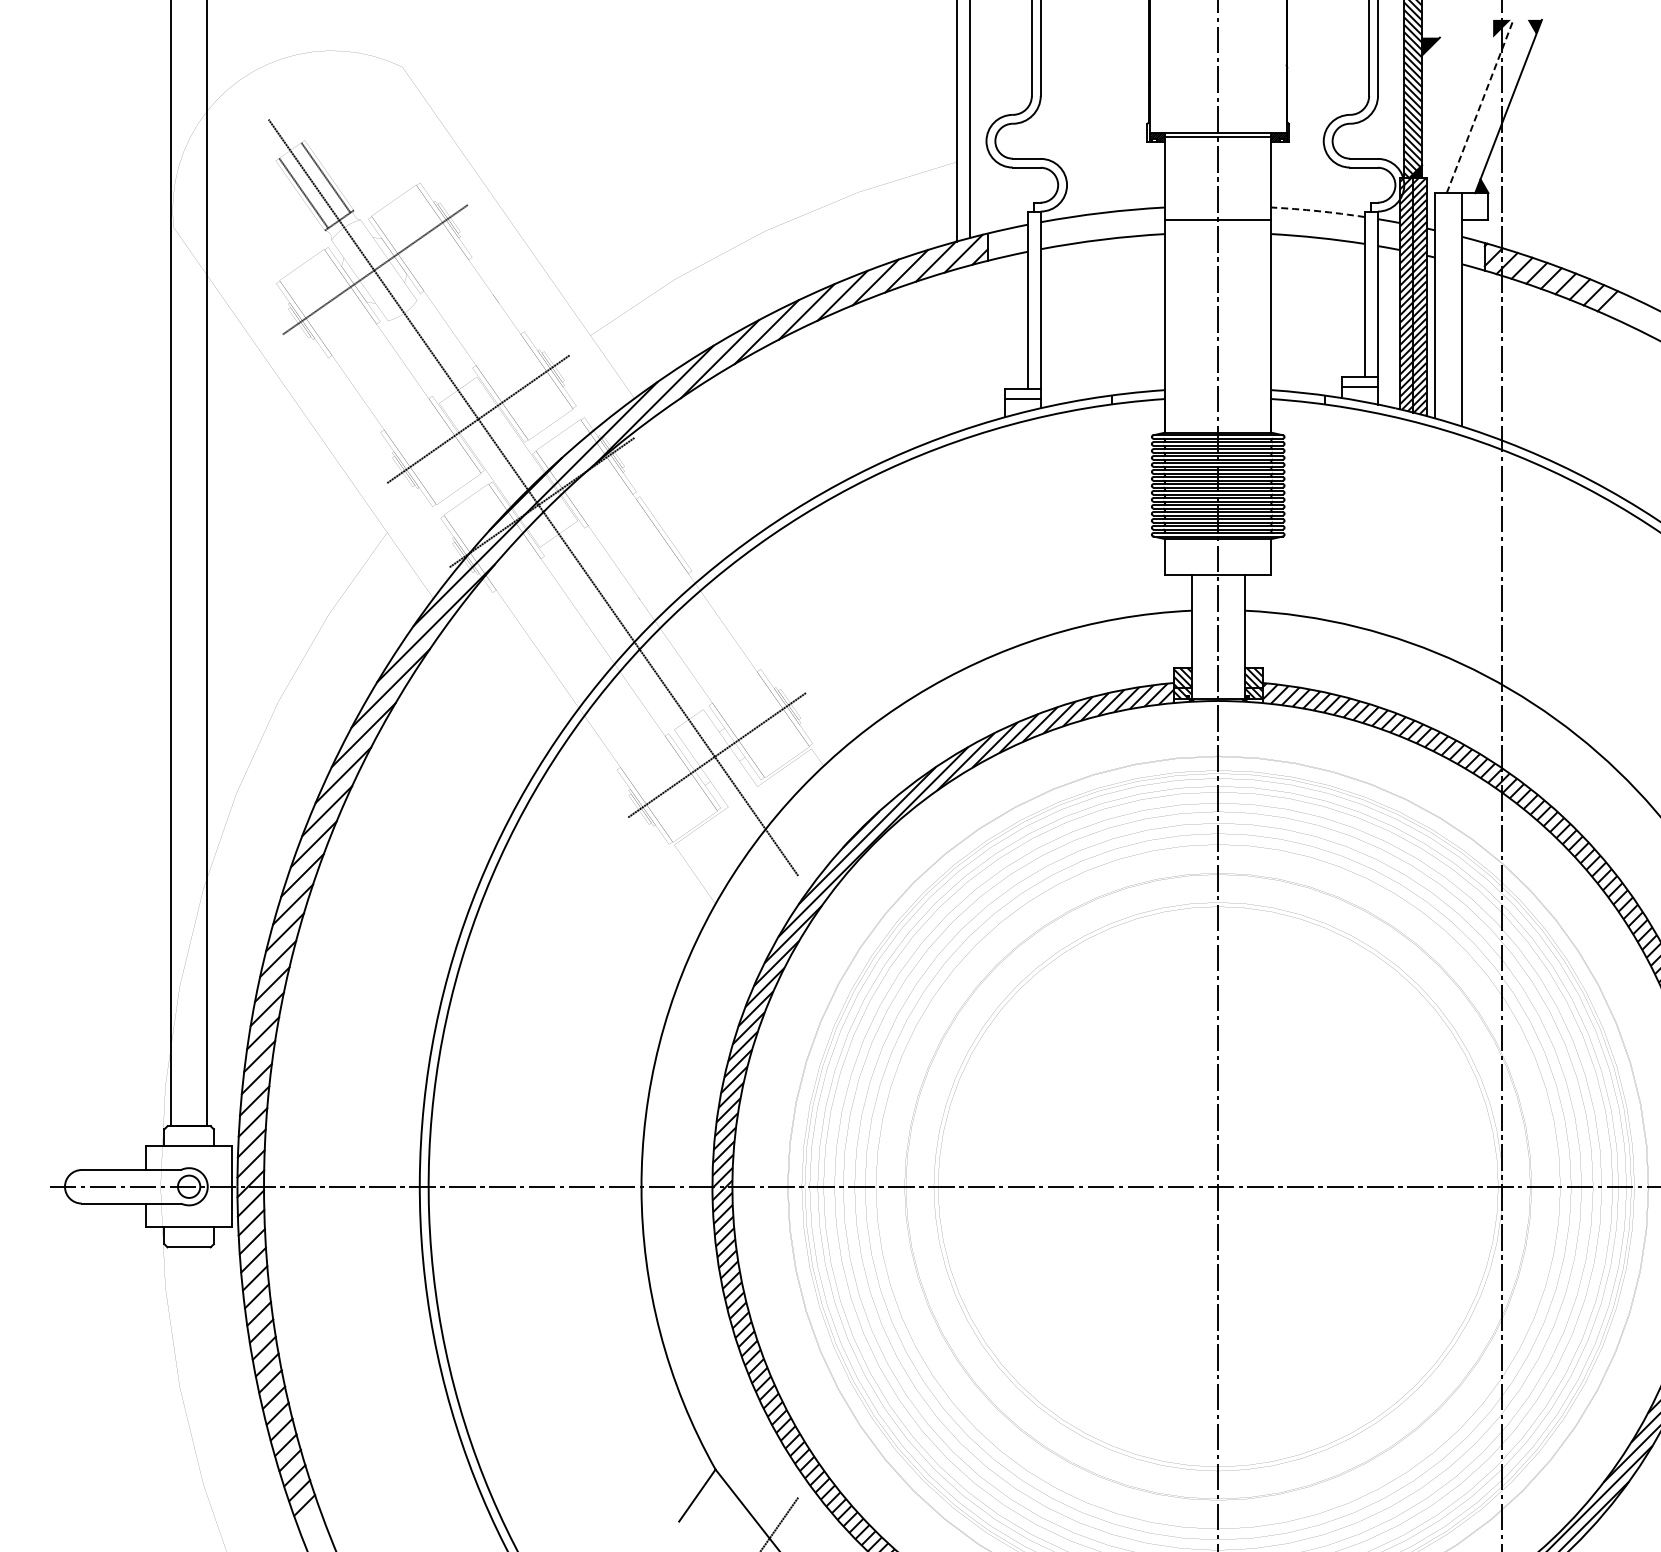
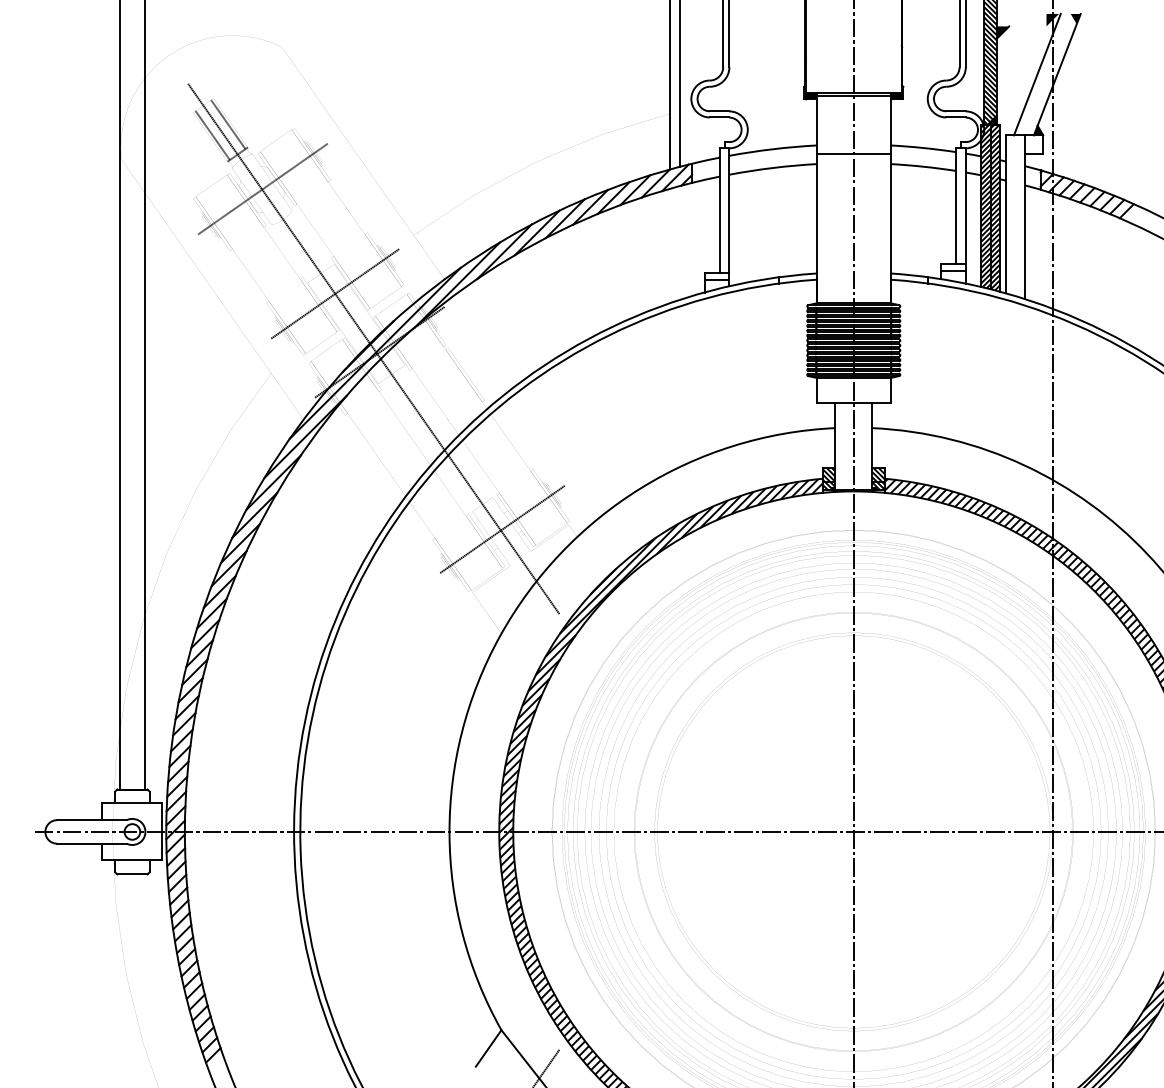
line: (1480, 106) -> (1037, 74), dashed -> solid
arc: (1318, 211) -> (924, 148), dashed -> solid

